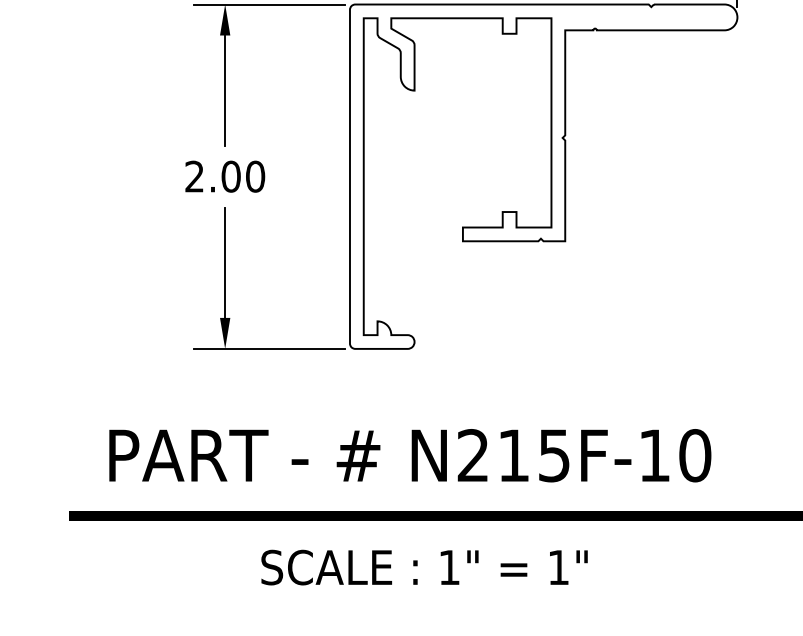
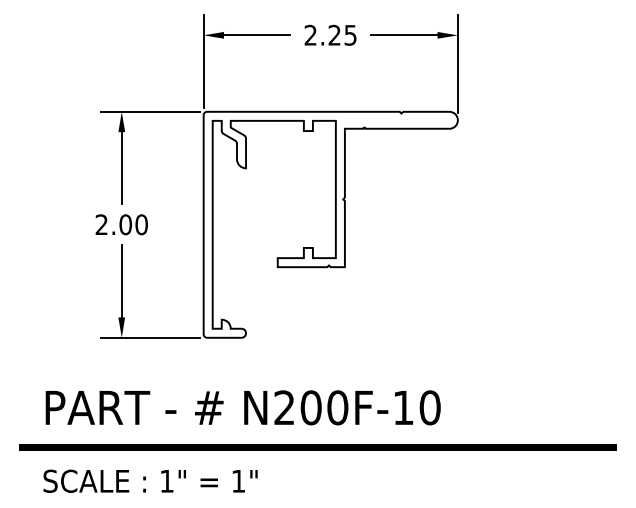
text: (534, 455) -> (324, 407), N215F-10 -> N200F-10
text: (424, 566) -> (150, 480), moved

